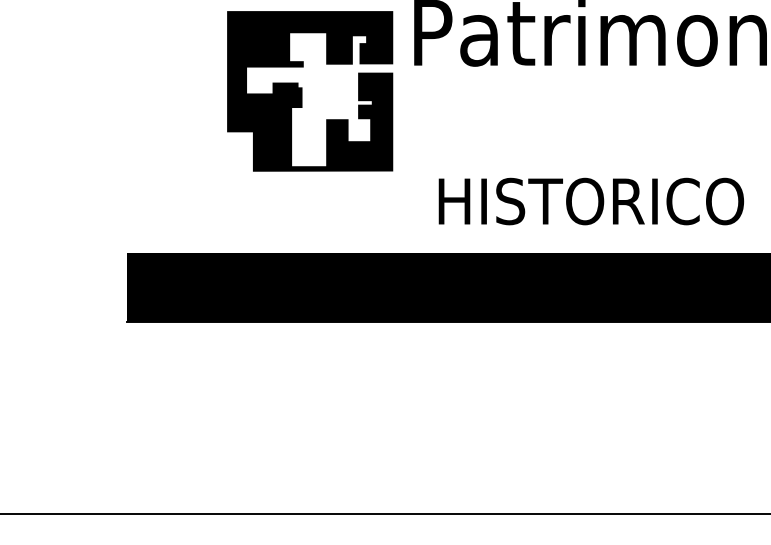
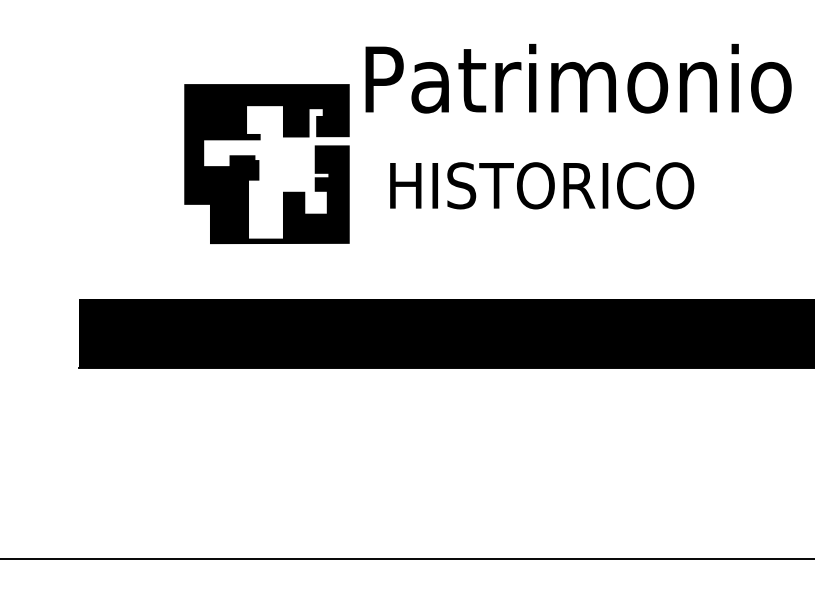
part: (302, 90) -> (259, 163), moved
text: (591, 201) -> (542, 185), moved

